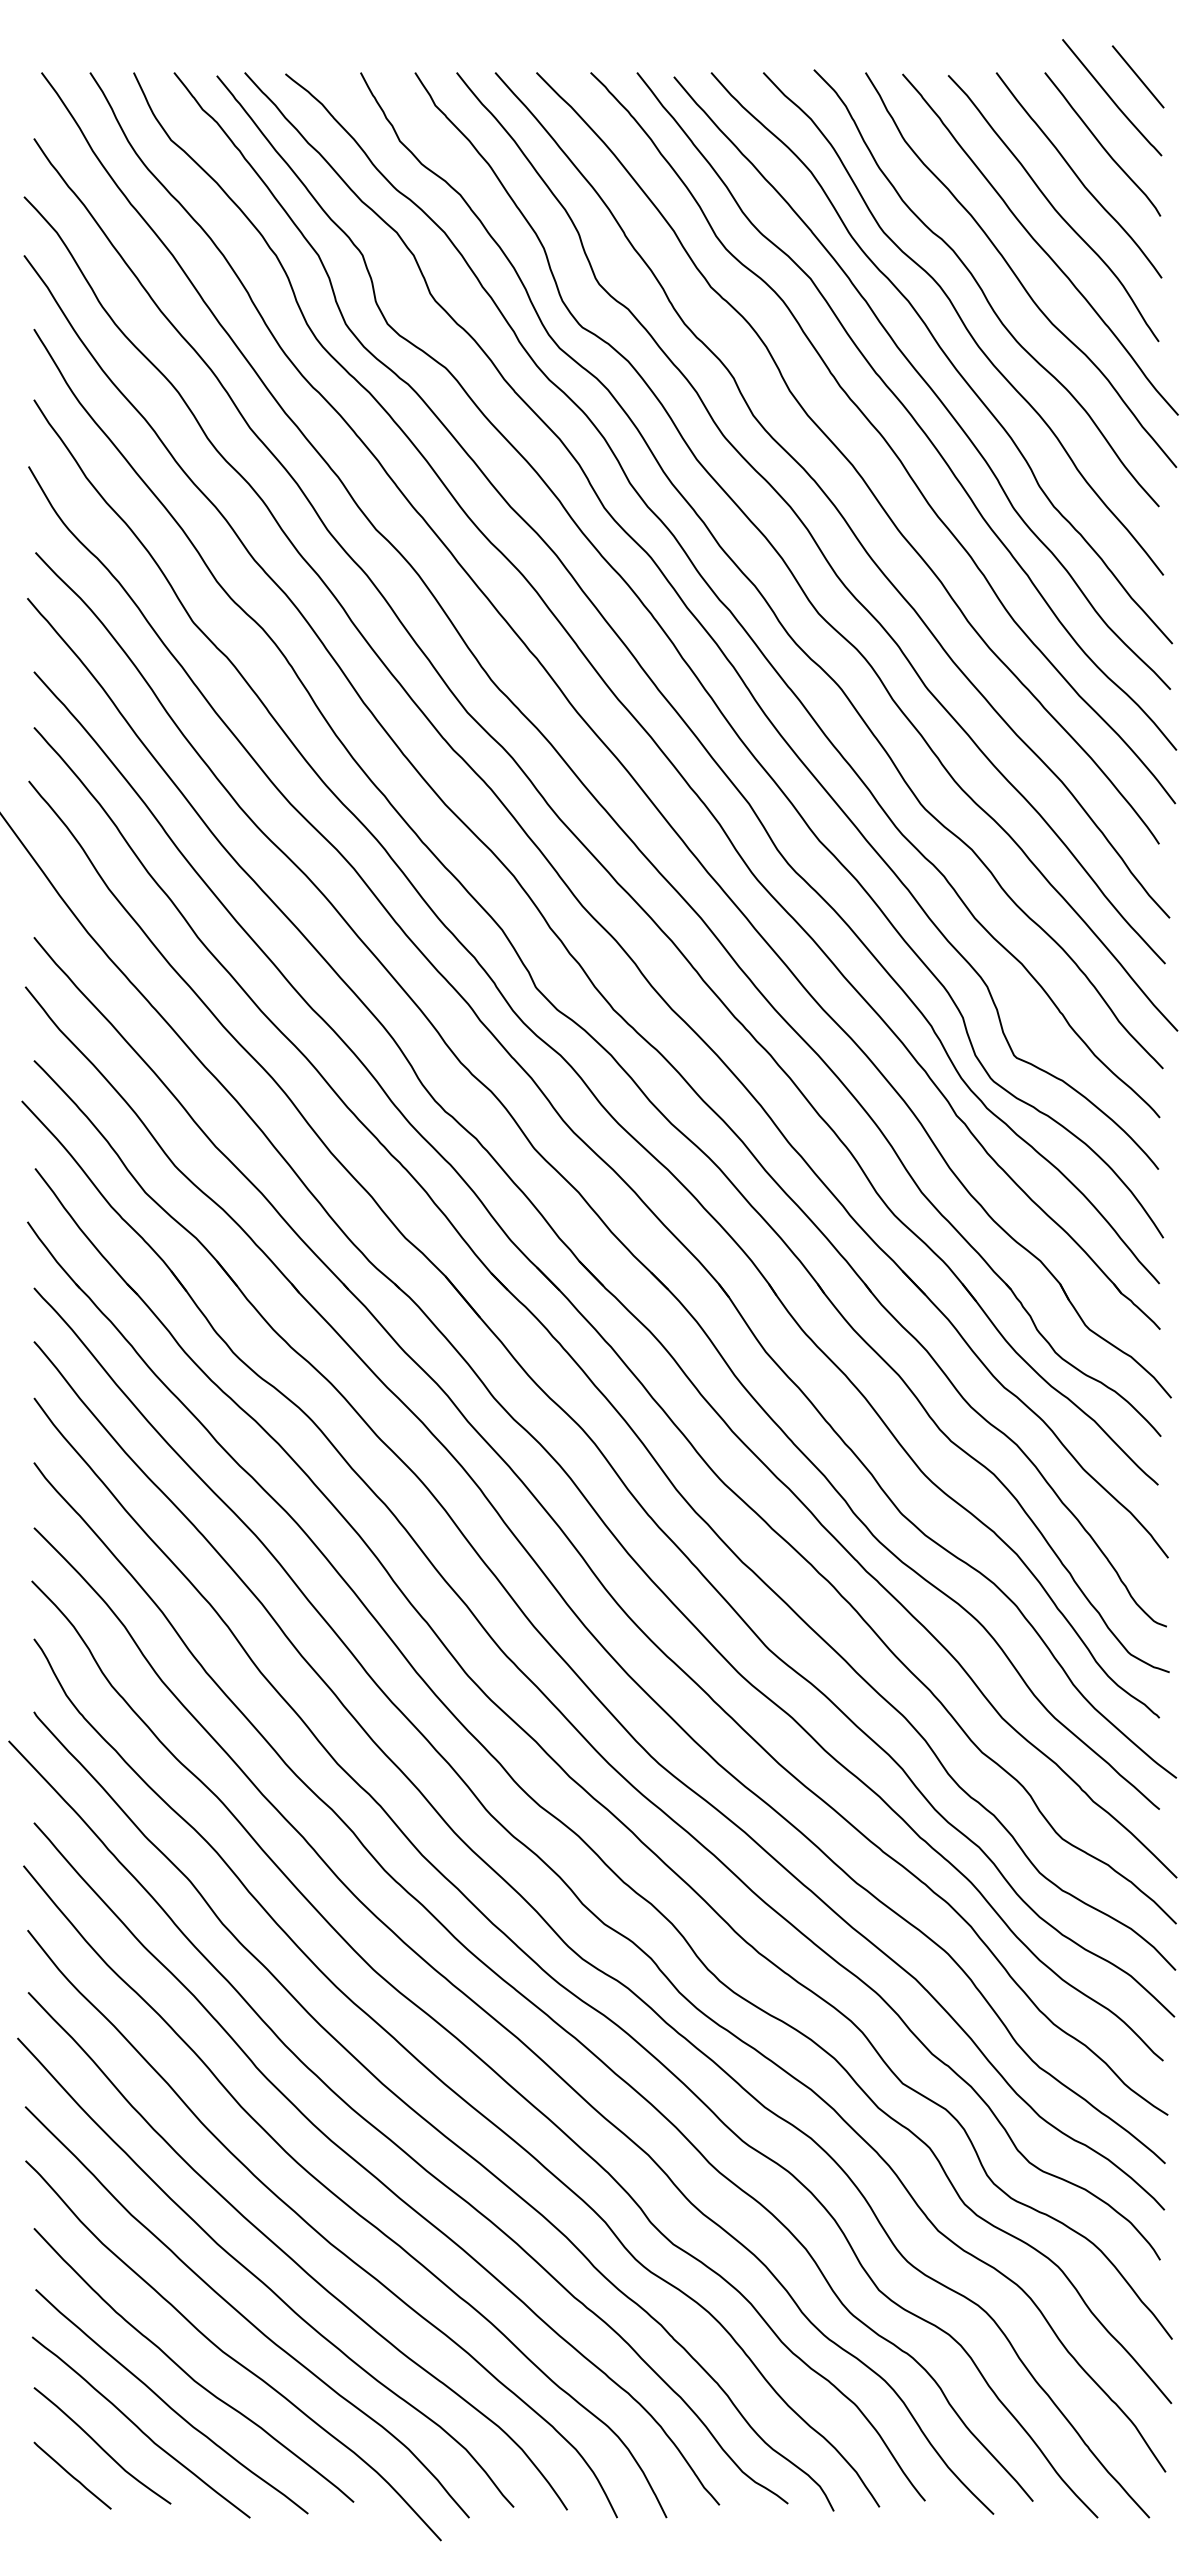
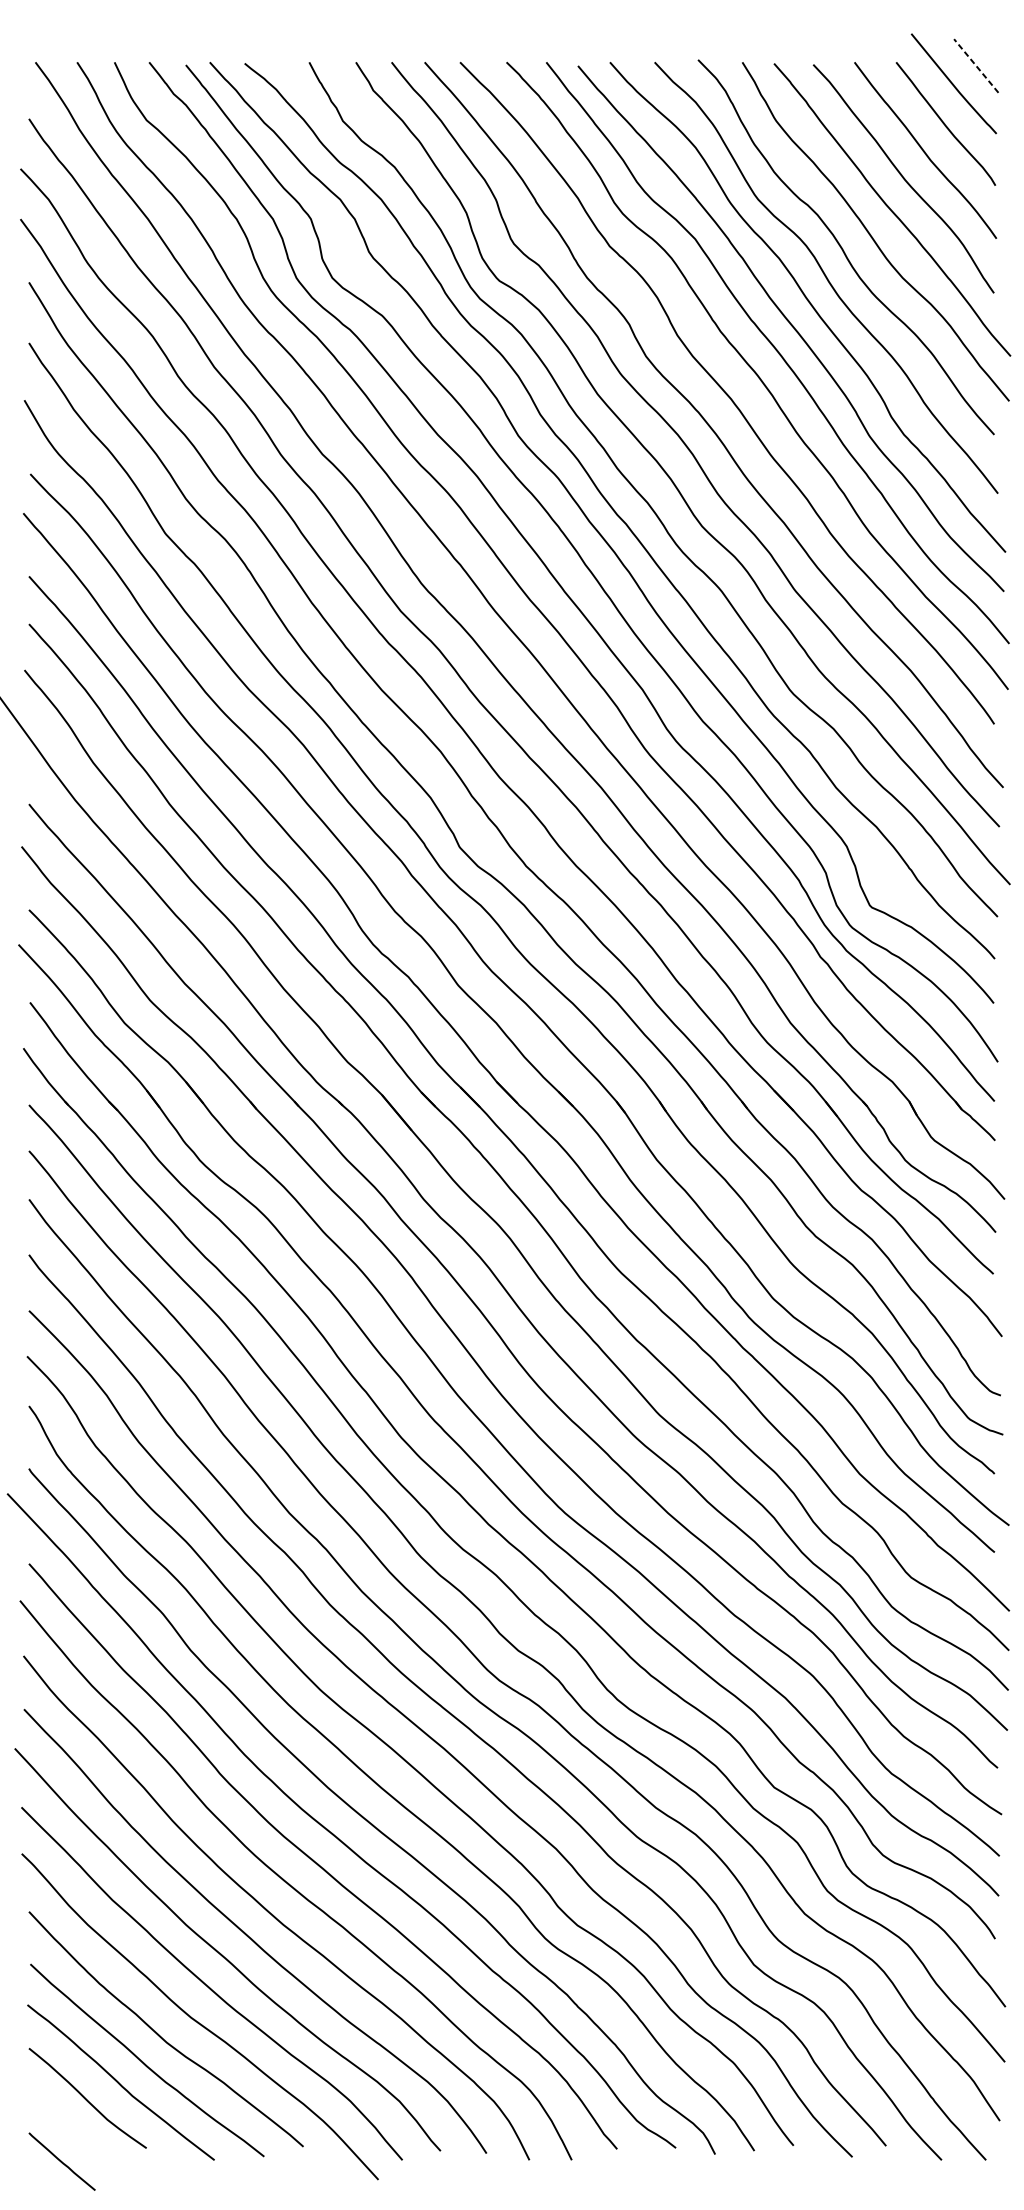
line: (1138, 76) -> (976, 65), solid -> dashed
line: (72, 2475) -> (62, 2161), moved

